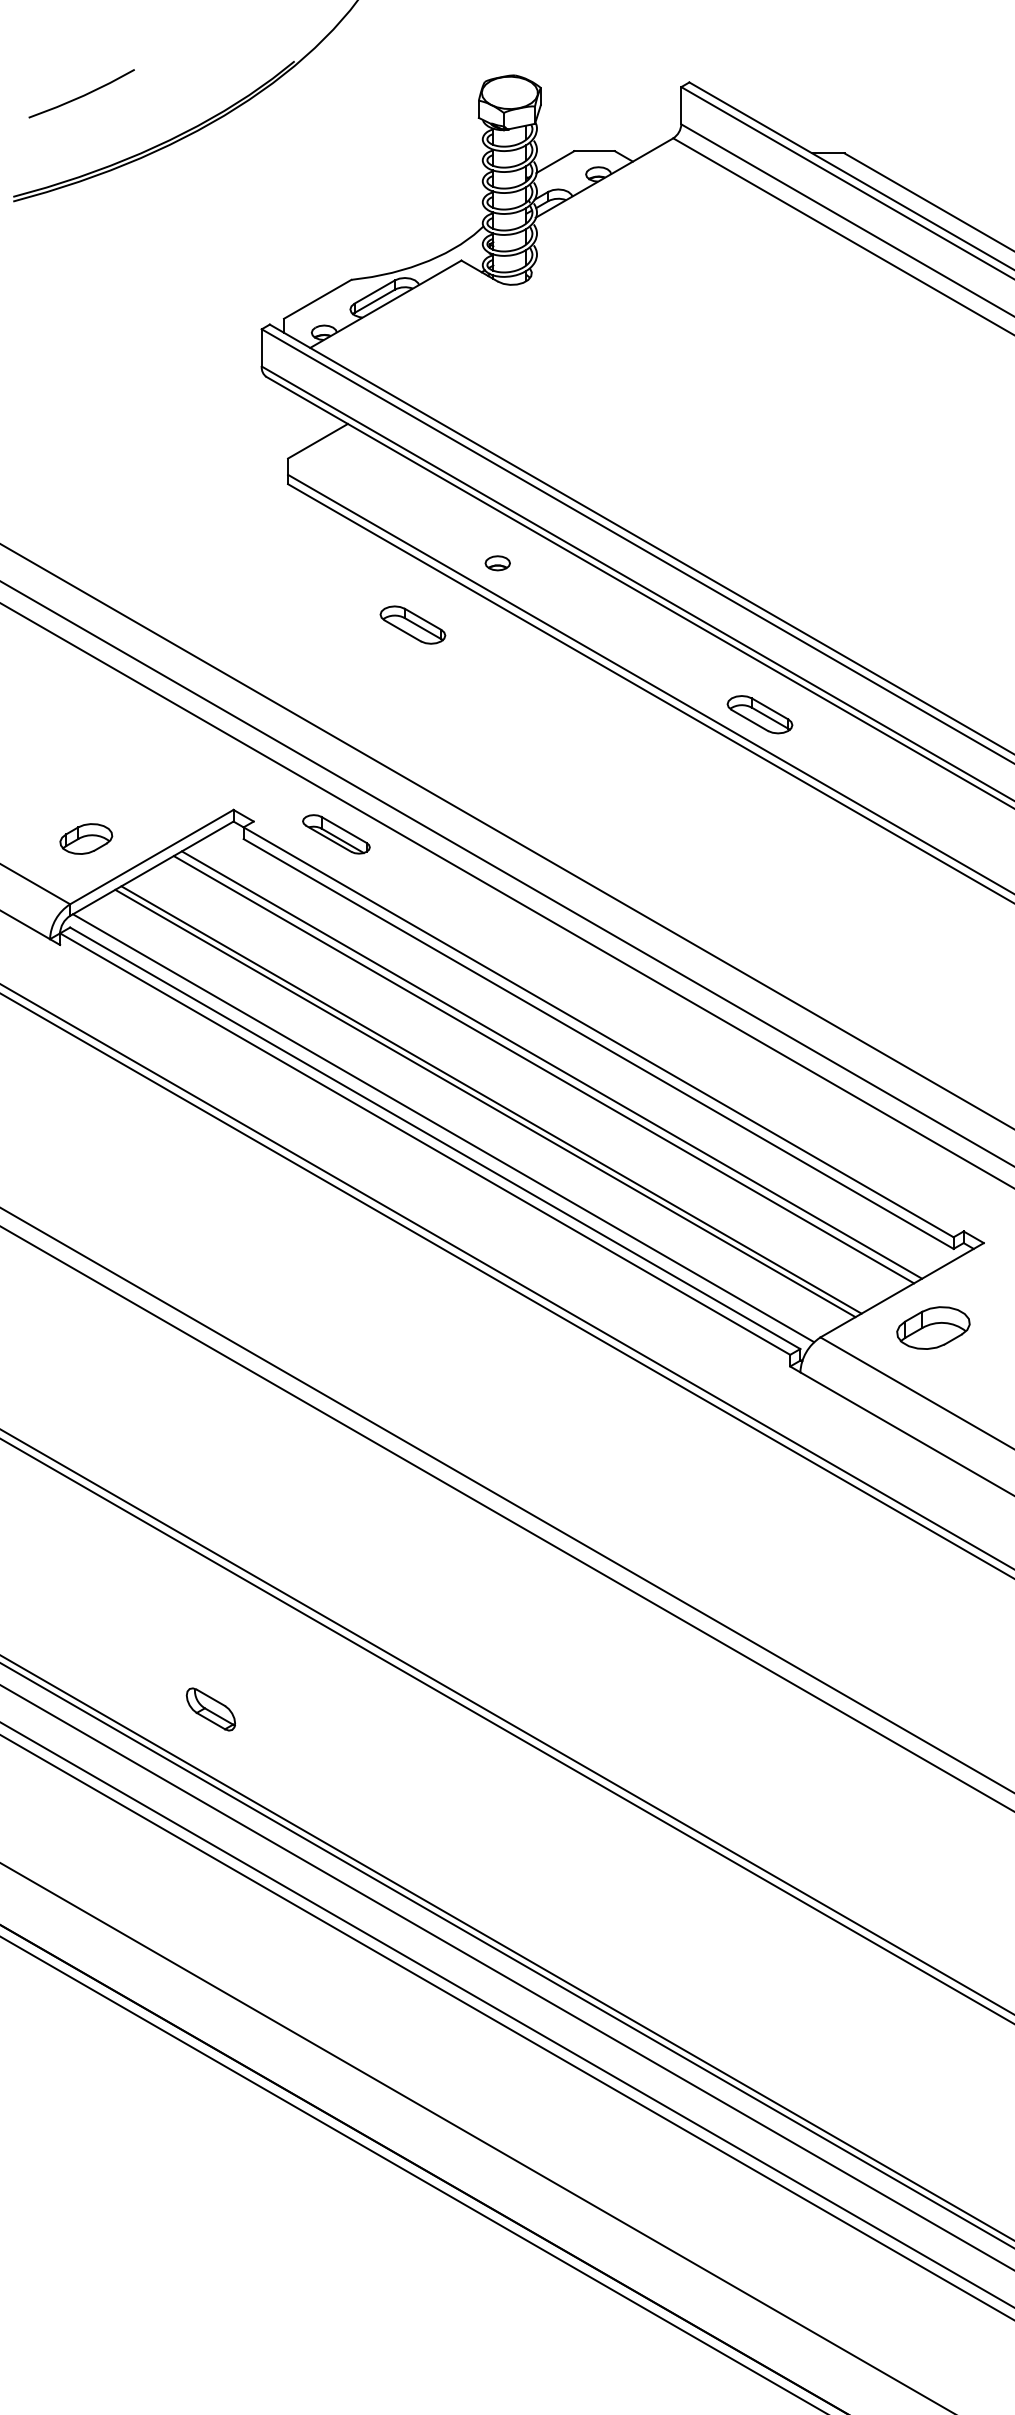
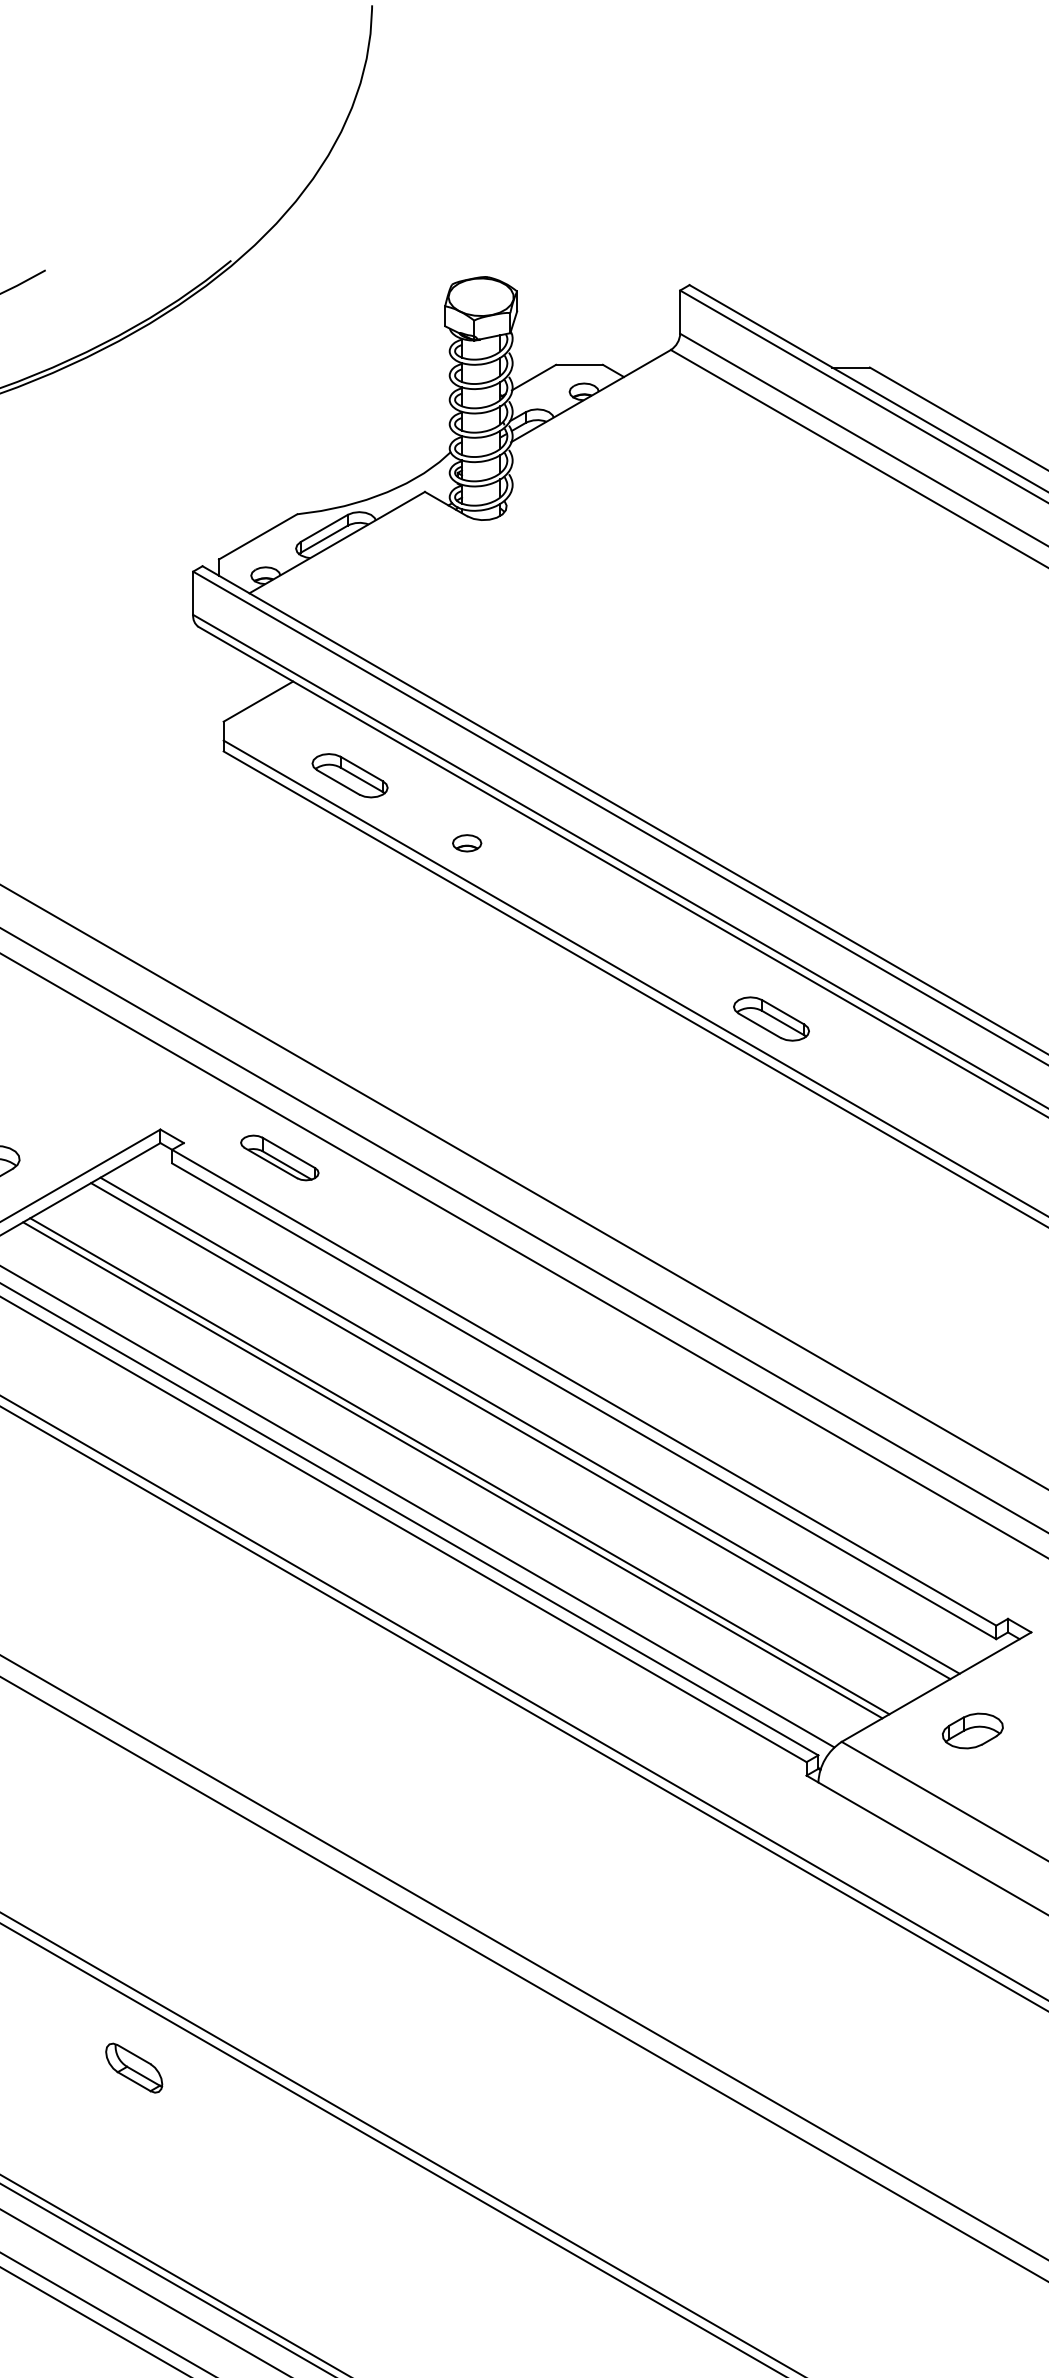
part: (412, 624) -> (349, 775), moved
part: (933, 1327) -> (972, 1730), size x0.71
part: (210, 1709) -> (133, 2068), moved

